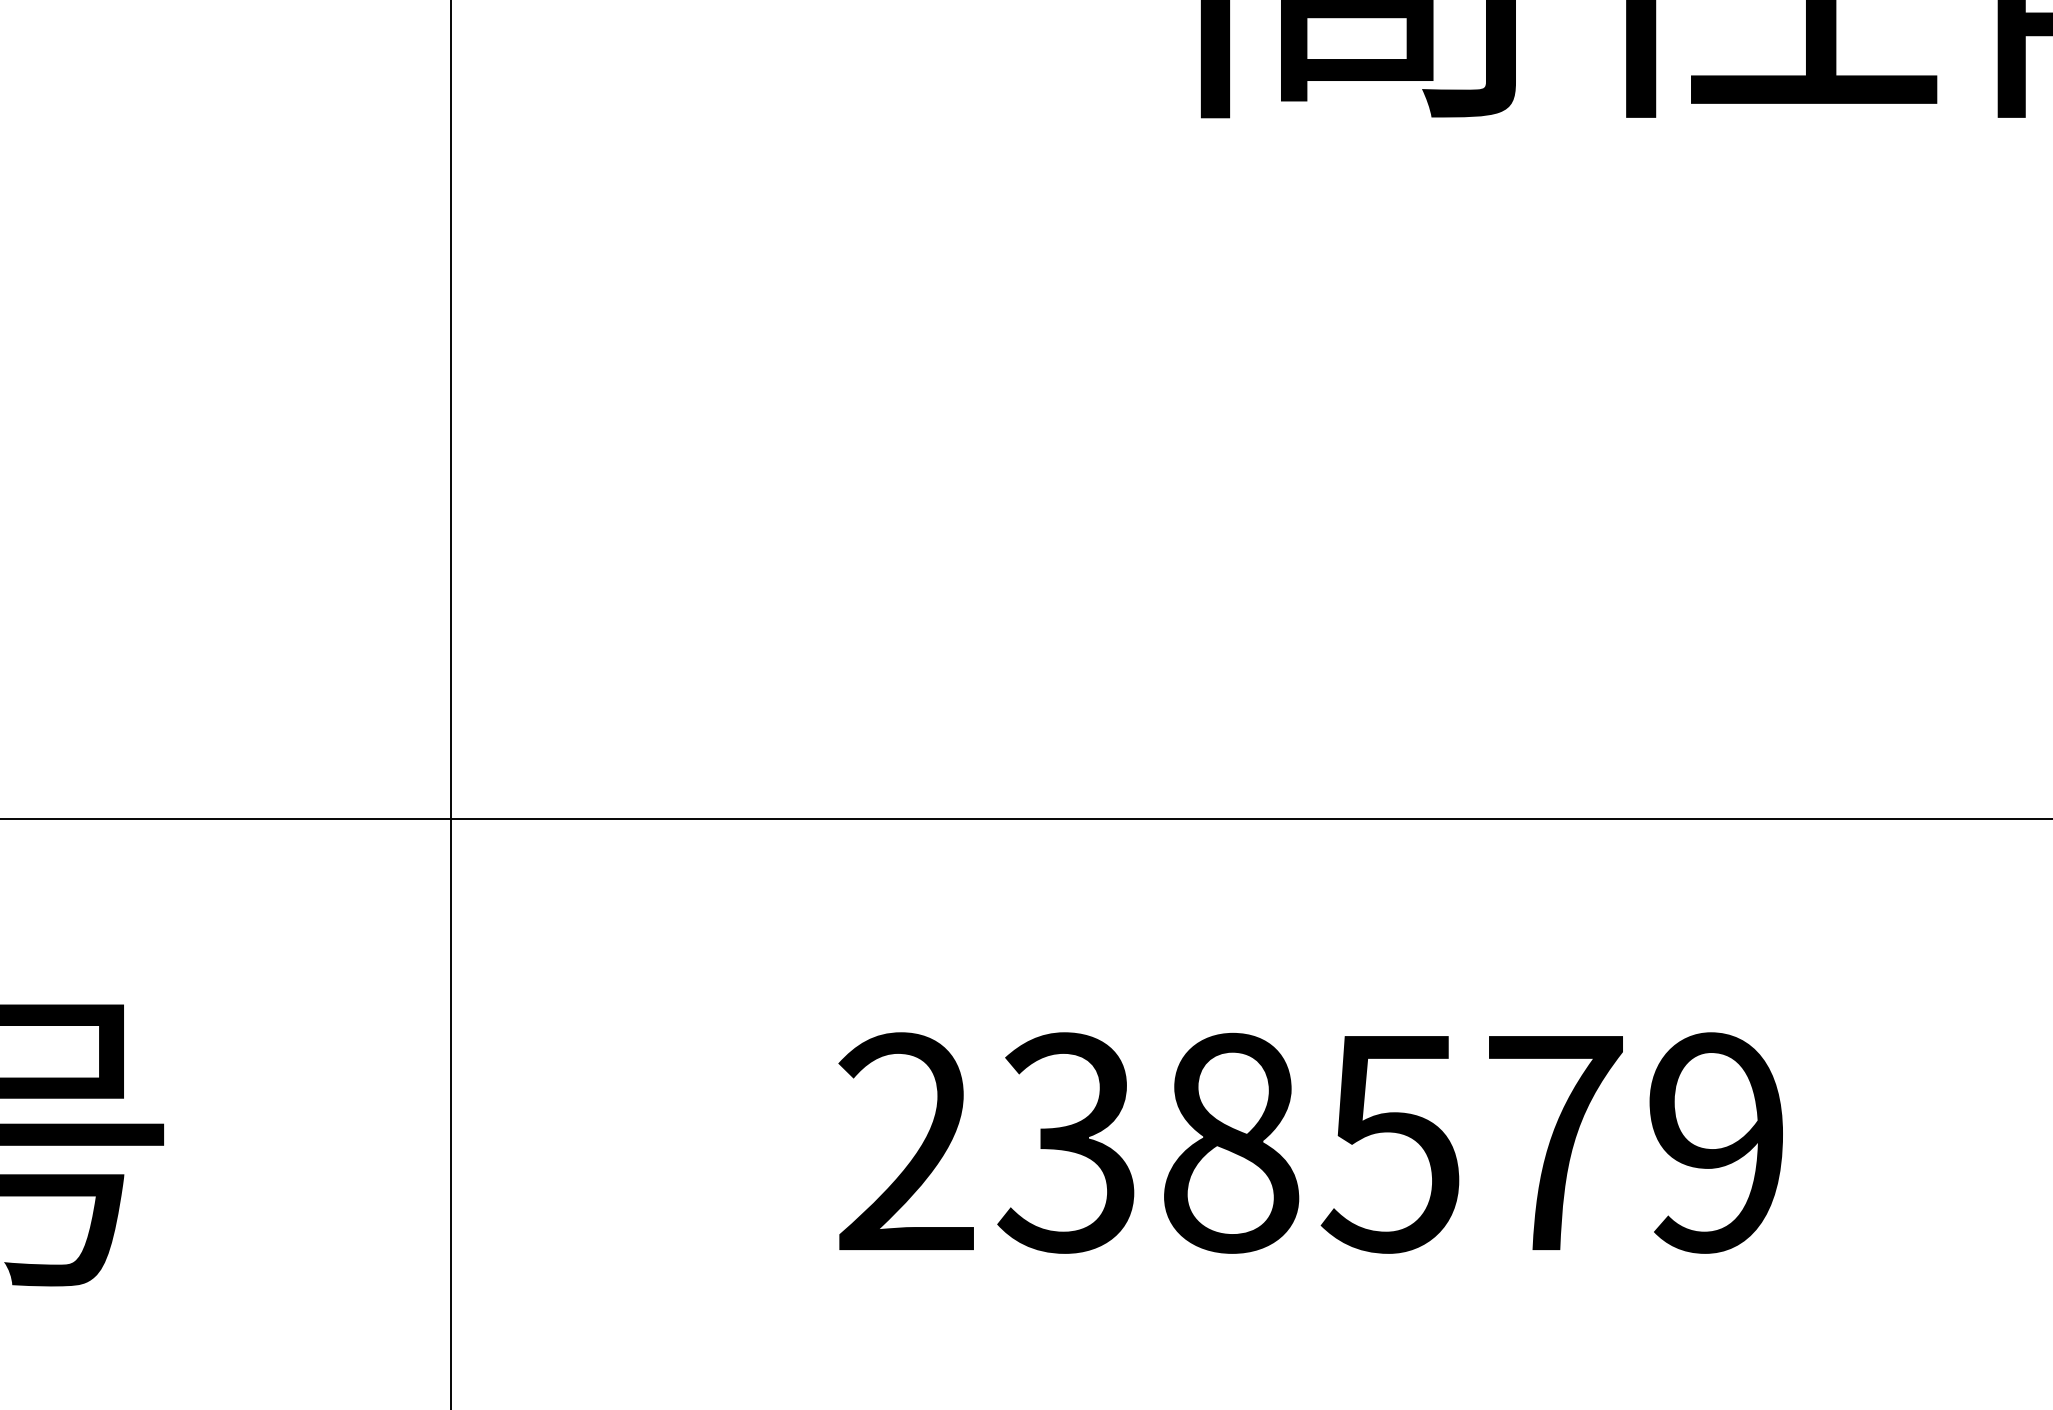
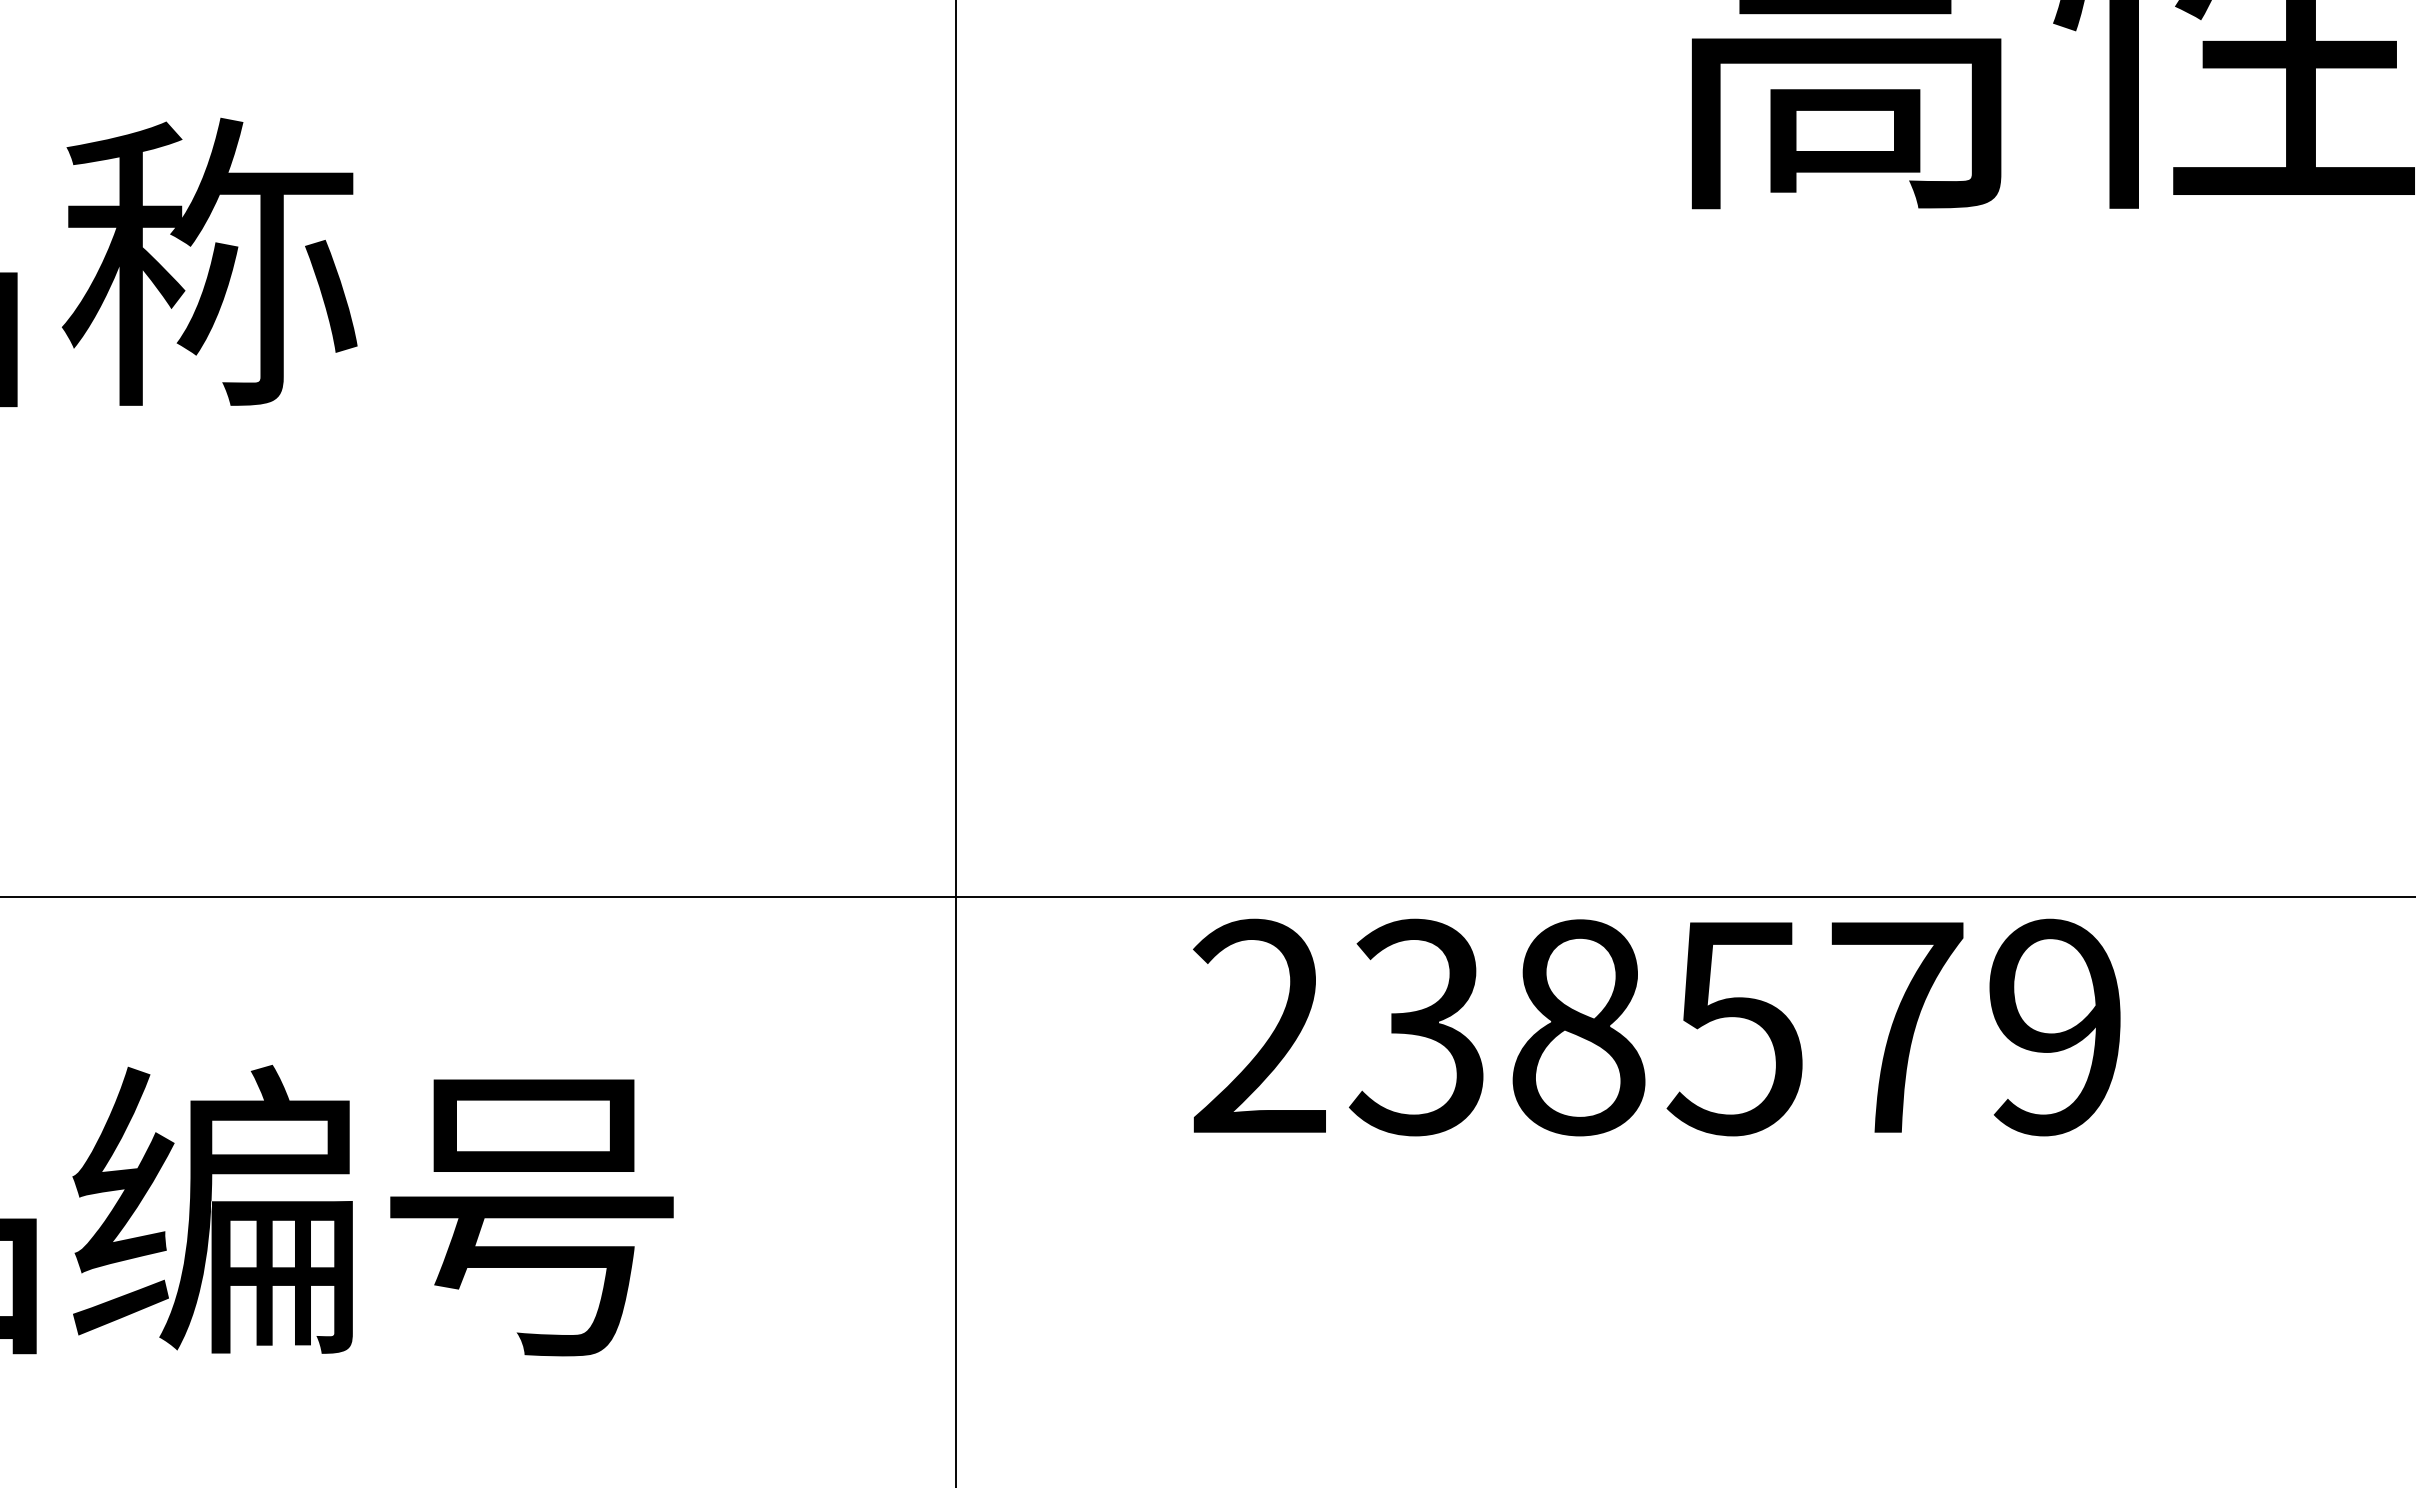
text: (1310, 1143) -> (1656, 1027), moved

